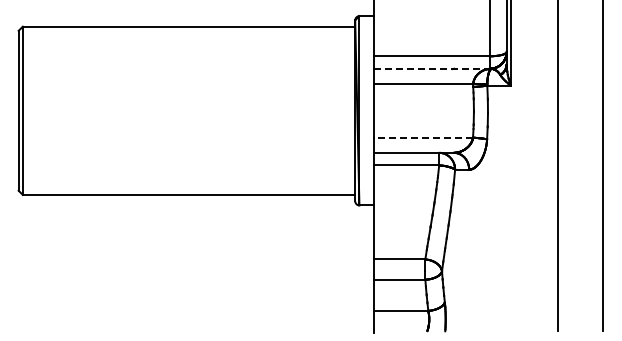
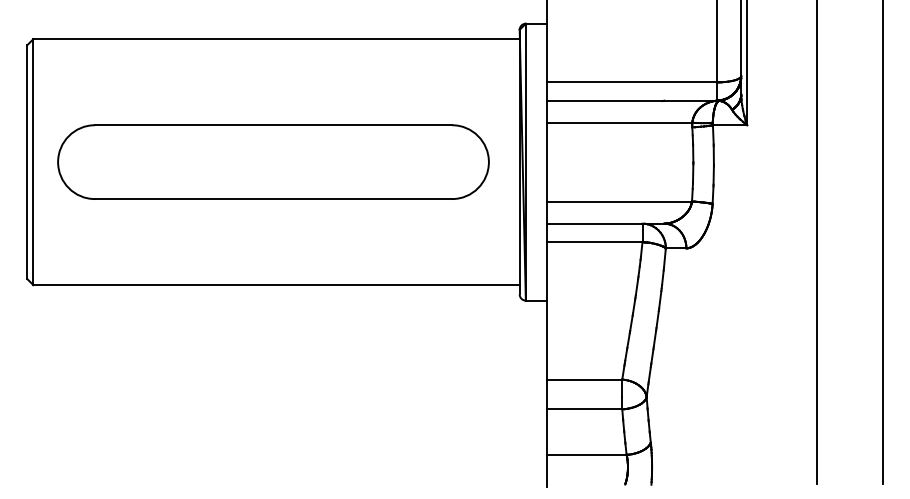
line: (432, 68) -> (632, 100), dashed -> solid
part: (186, 110) -> (272, 161), added
line: (423, 137) -> (619, 201), dashed -> solid

